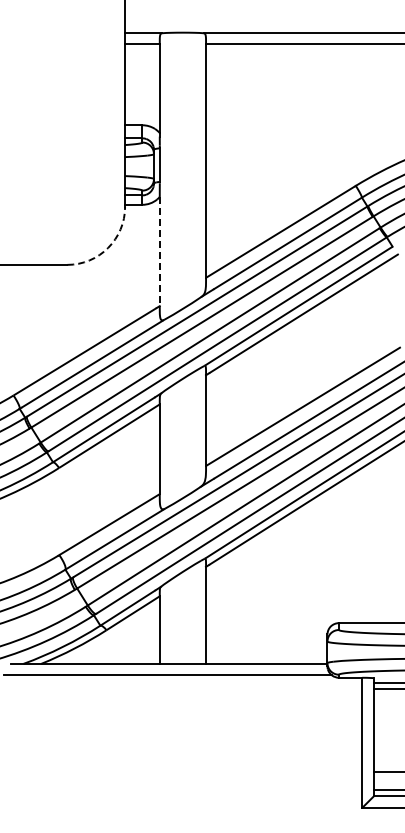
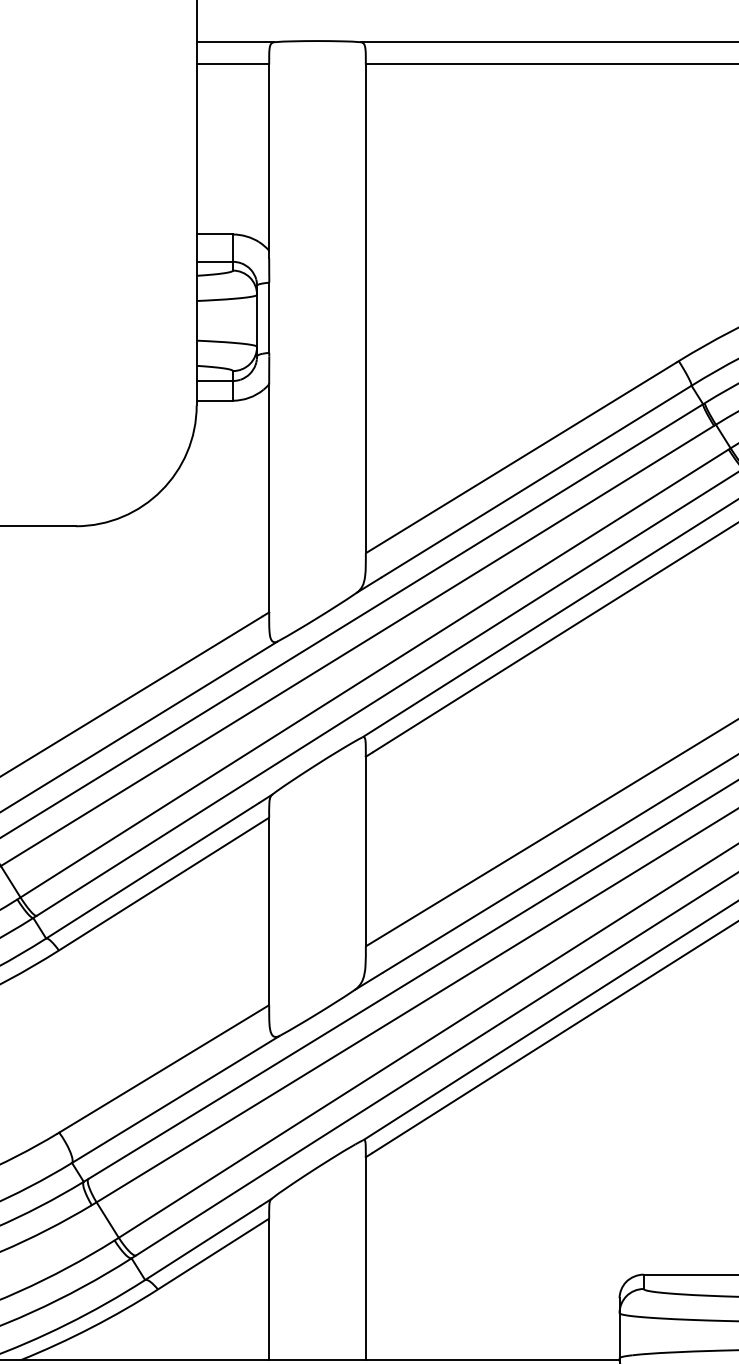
arc: (108, 247) -> (162, 489), dashed -> solid
line: (159, 251) -> (268, 498), dashed -> solid

